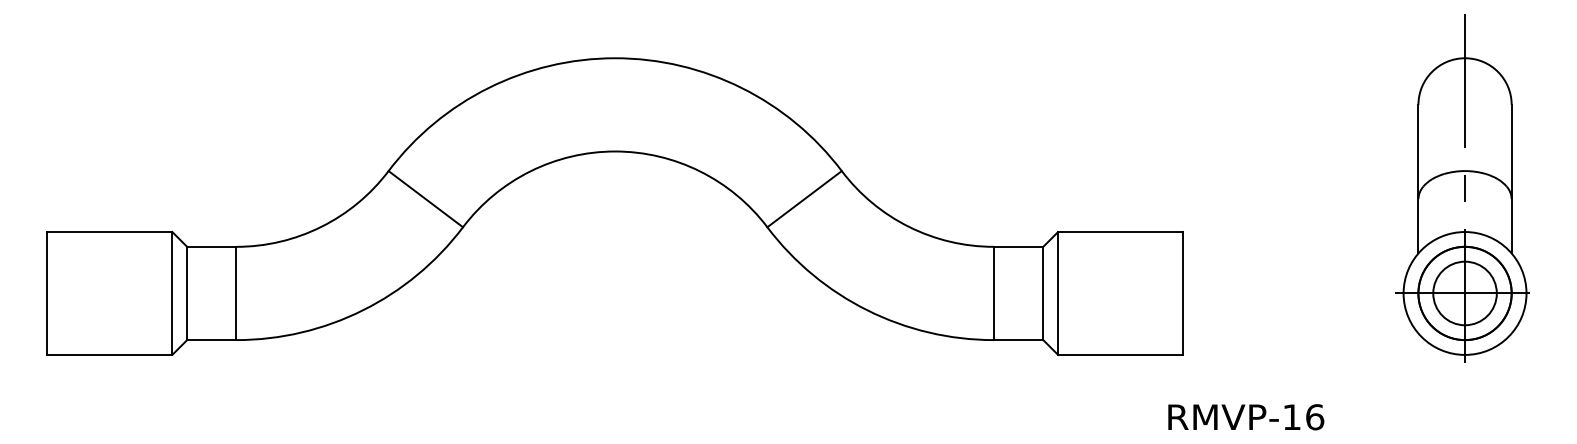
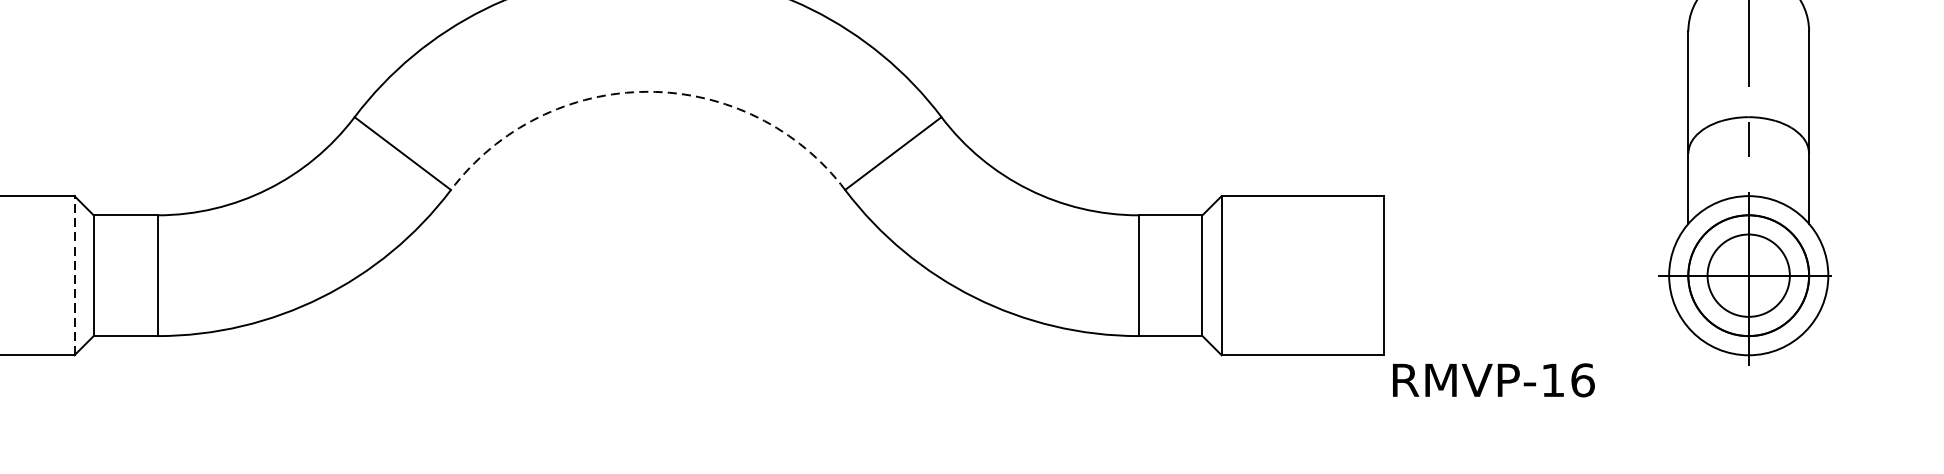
arc: (615, 151) -> (648, 91), solid -> dashed
line: (172, 292) -> (74, 274), solid -> dashed
text: (1246, 417) -> (1494, 380), moved

